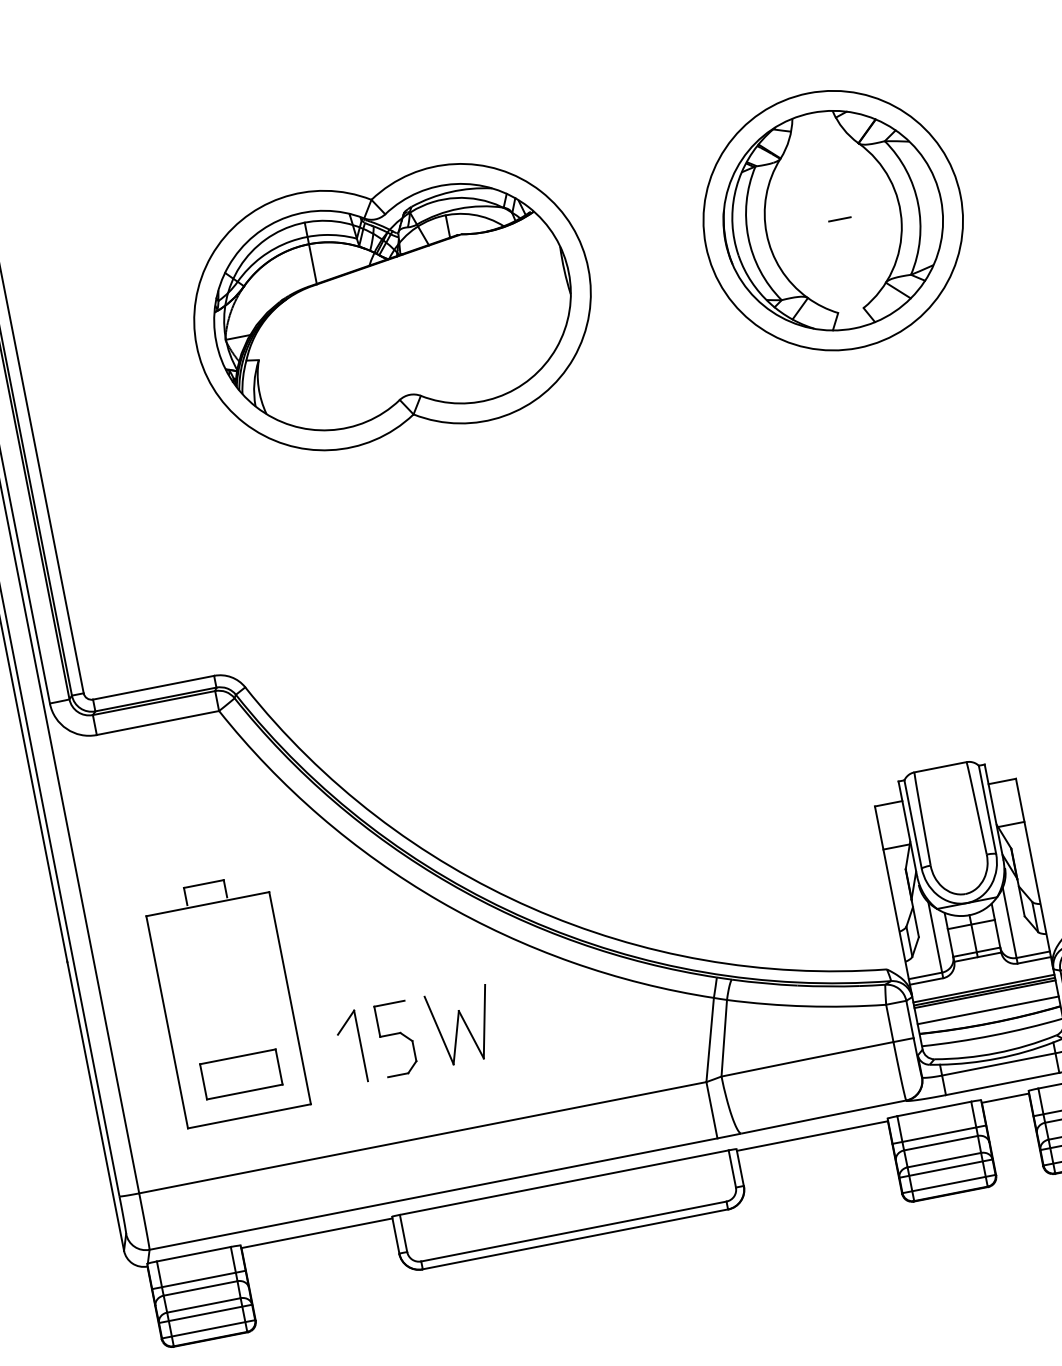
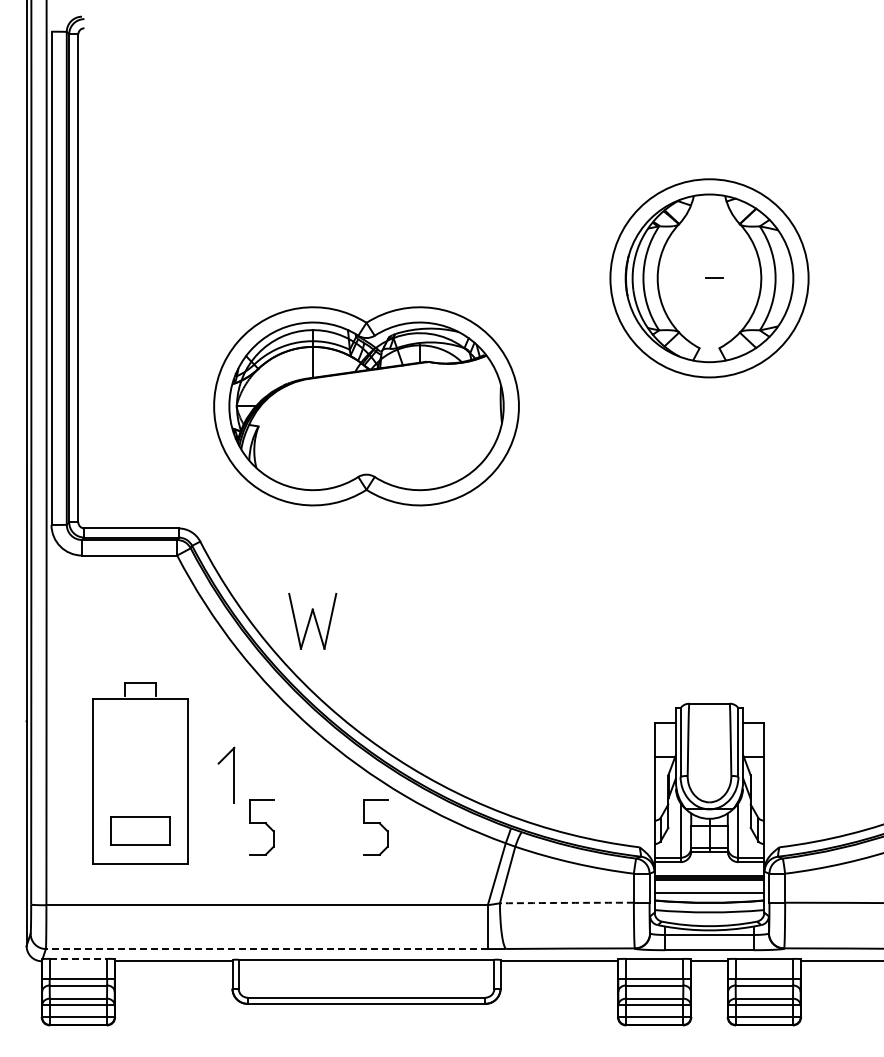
part: (392, 307) -> (366, 406), moved
part: (542, 1010) -> (375, 827), added
part: (461, 1025) -> (312, 620), moved
part: (359, 1045) -> (233, 774), moved
arc: (806, 1058) -> (566, 902), solid -> dashed
line: (433, 1194) -> (266, 949), solid -> dashed
line: (193, 1253) -> (78, 958), solid -> dashed

